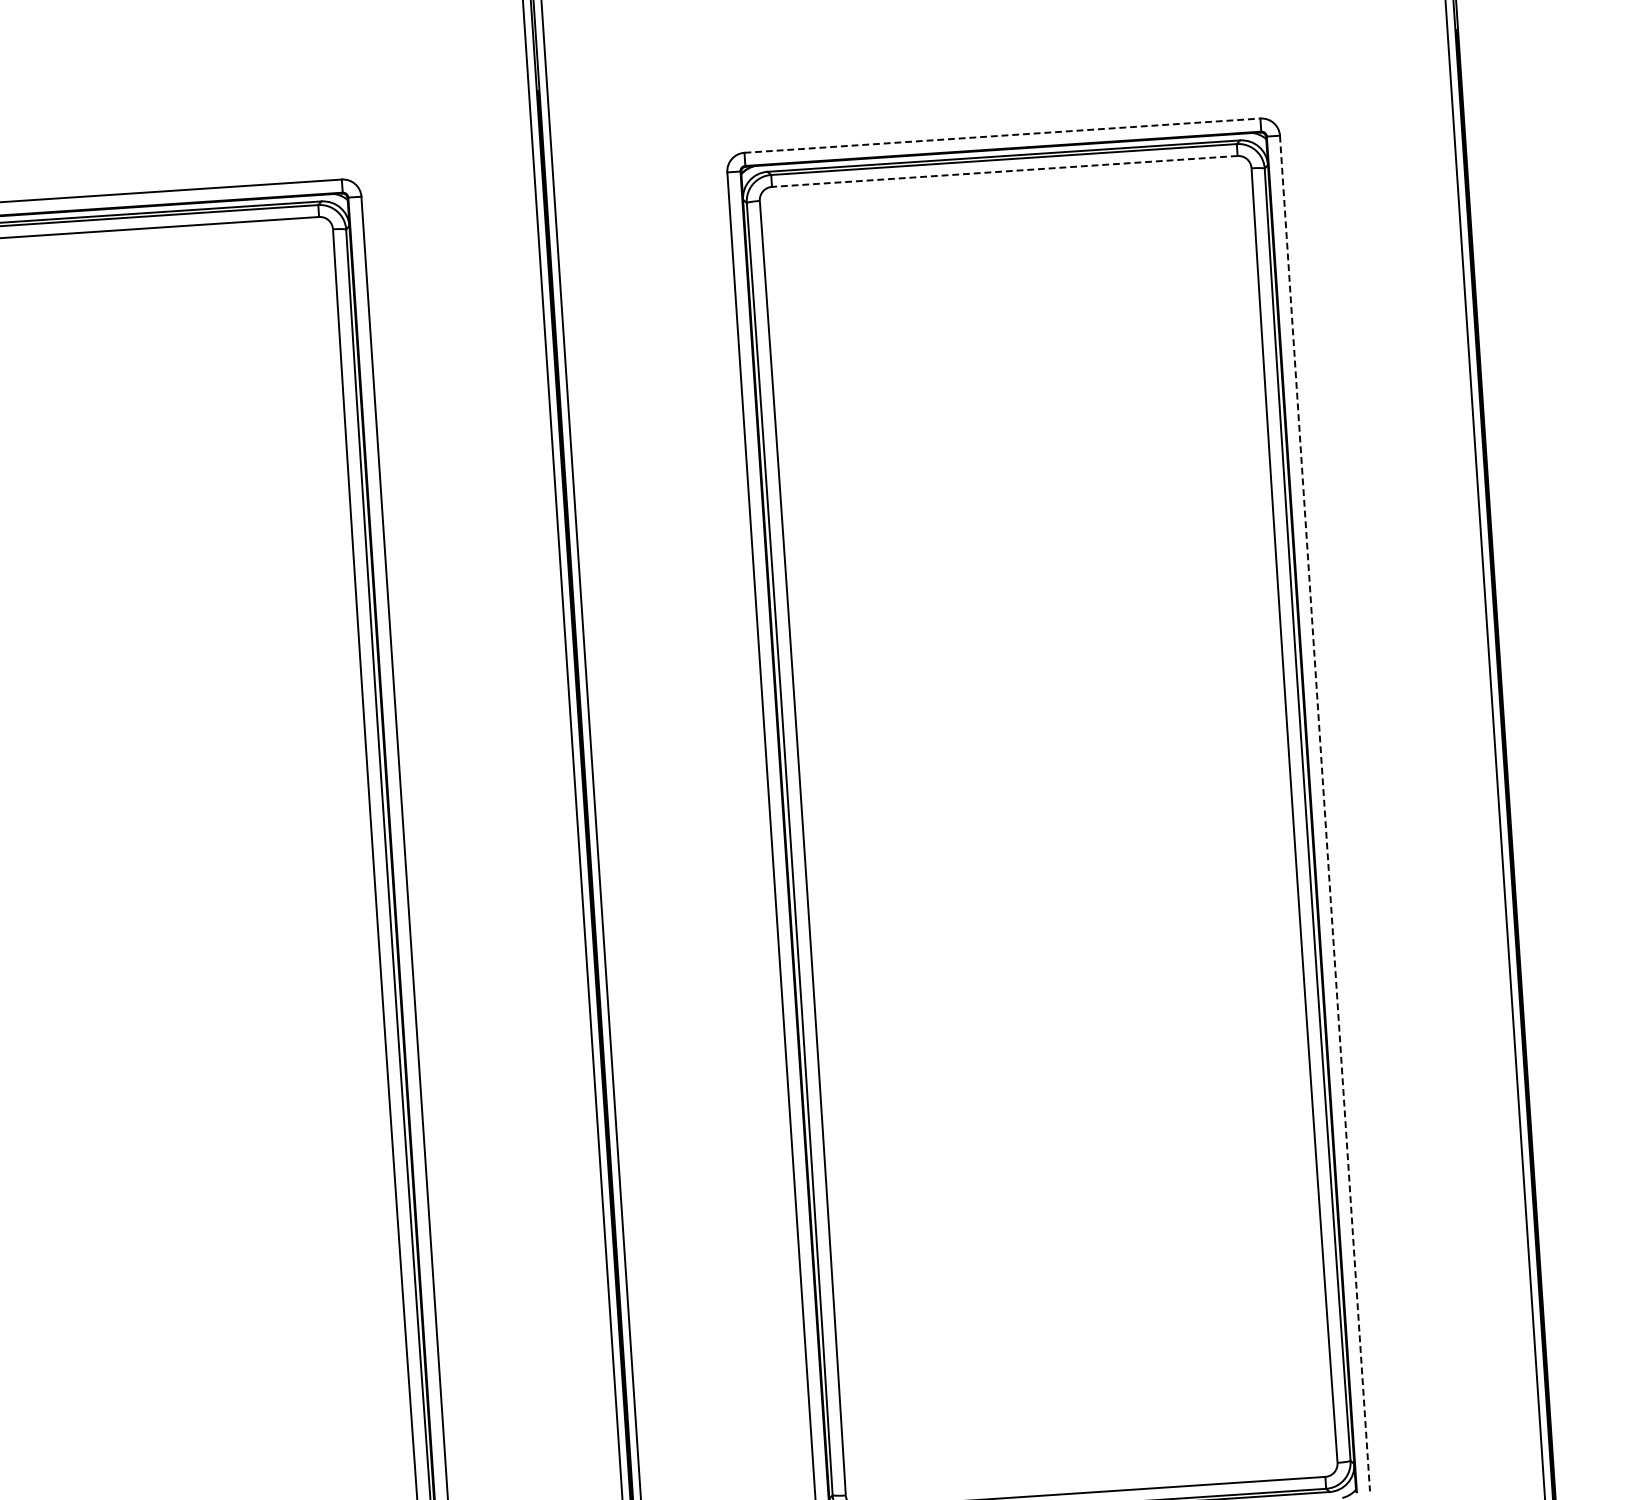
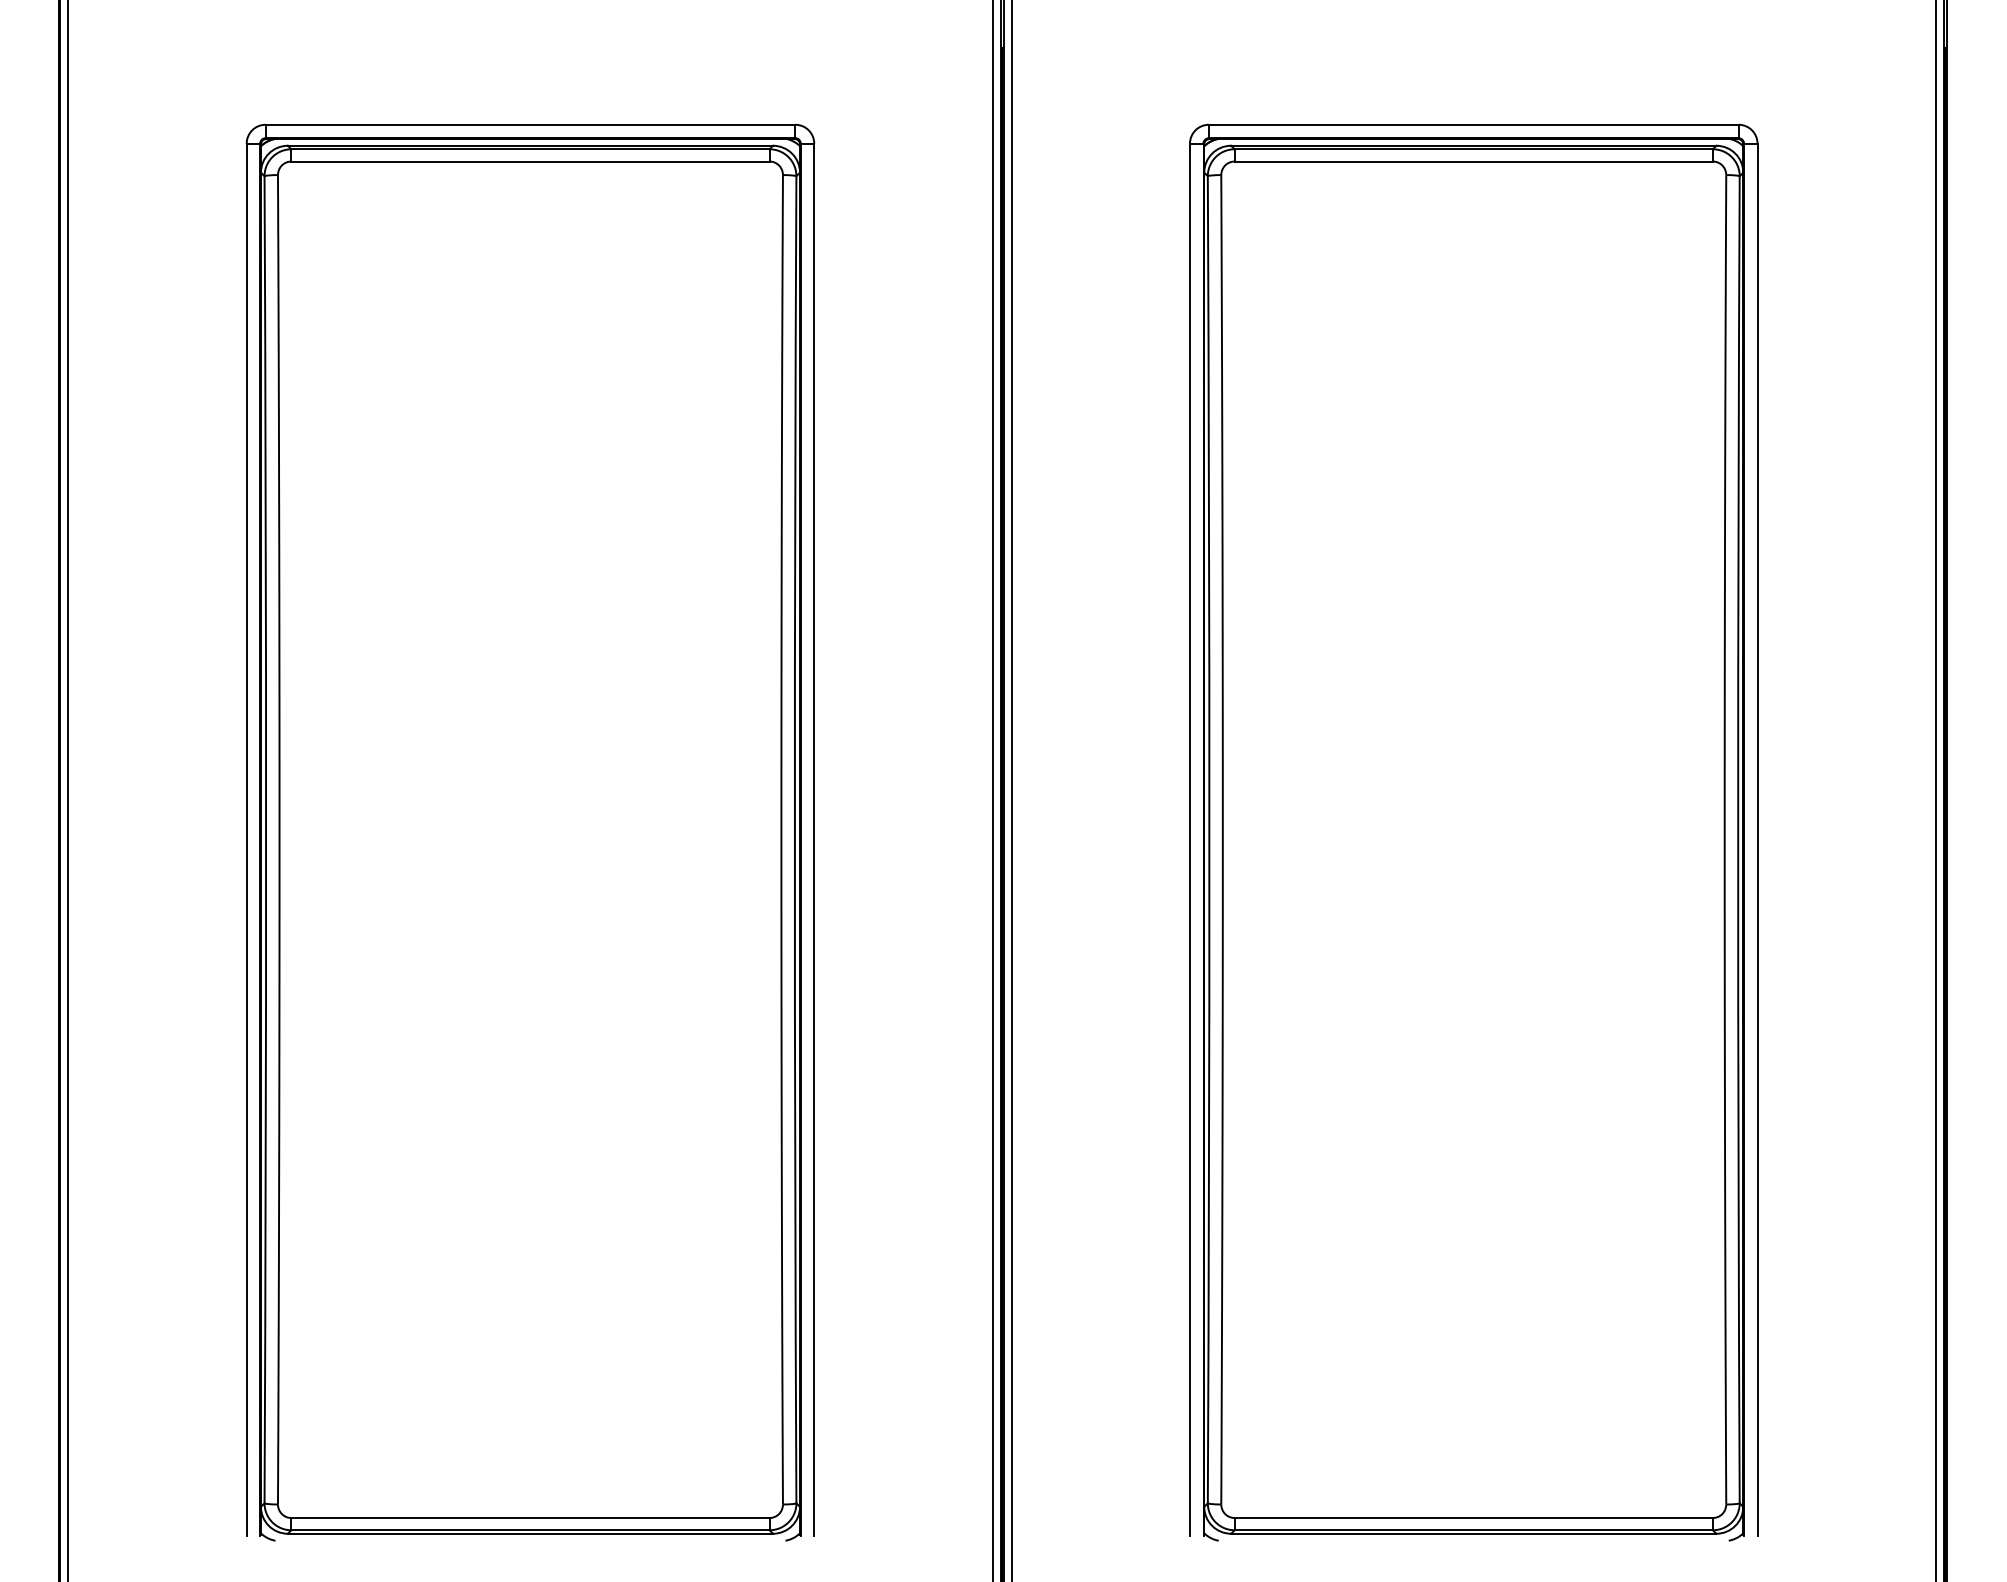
line: (1002, 135) -> (1473, 124), dashed -> solid
line: (1004, 171) -> (1473, 161), dashed -> solid
line: (1325, 814) -> (1757, 840), dashed -> solid

